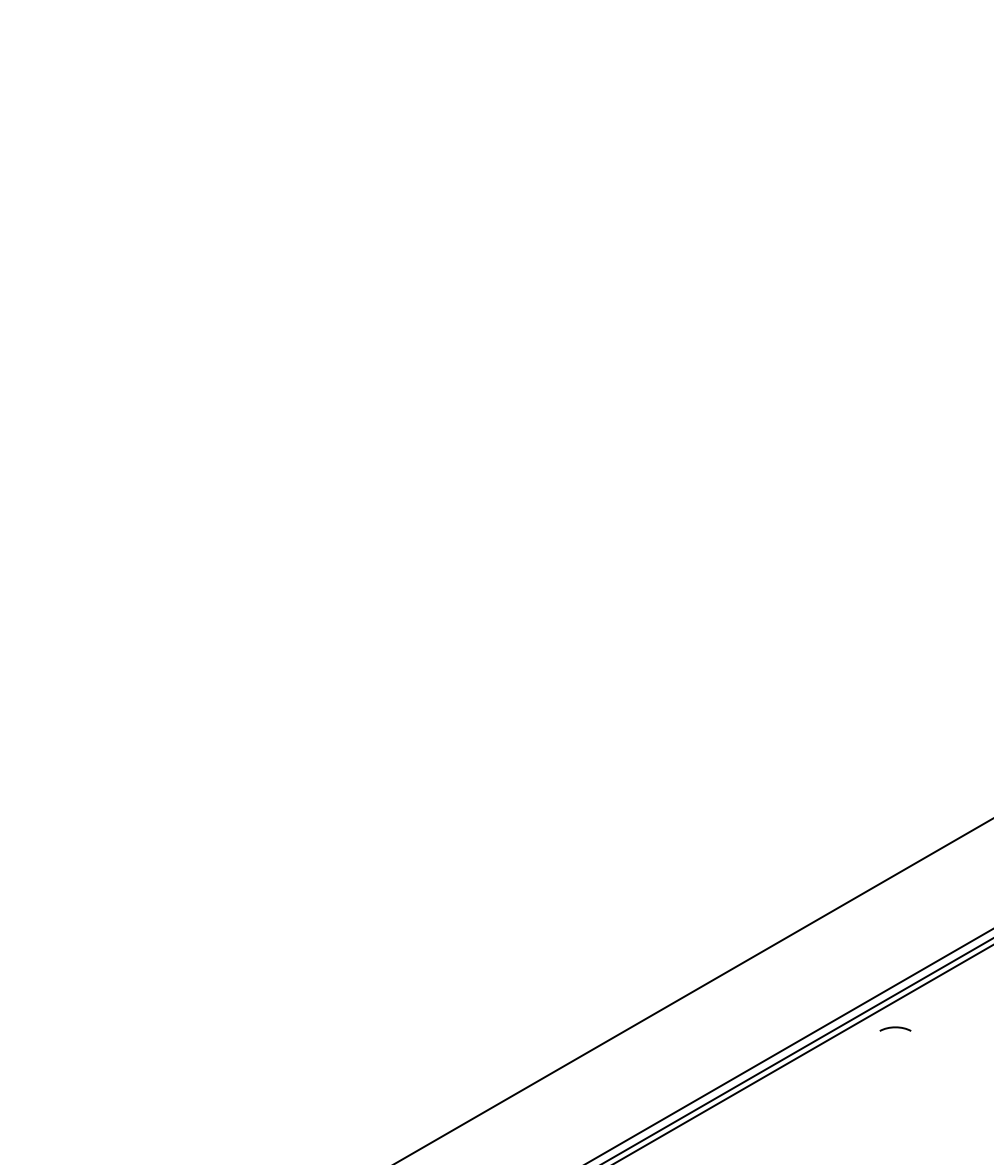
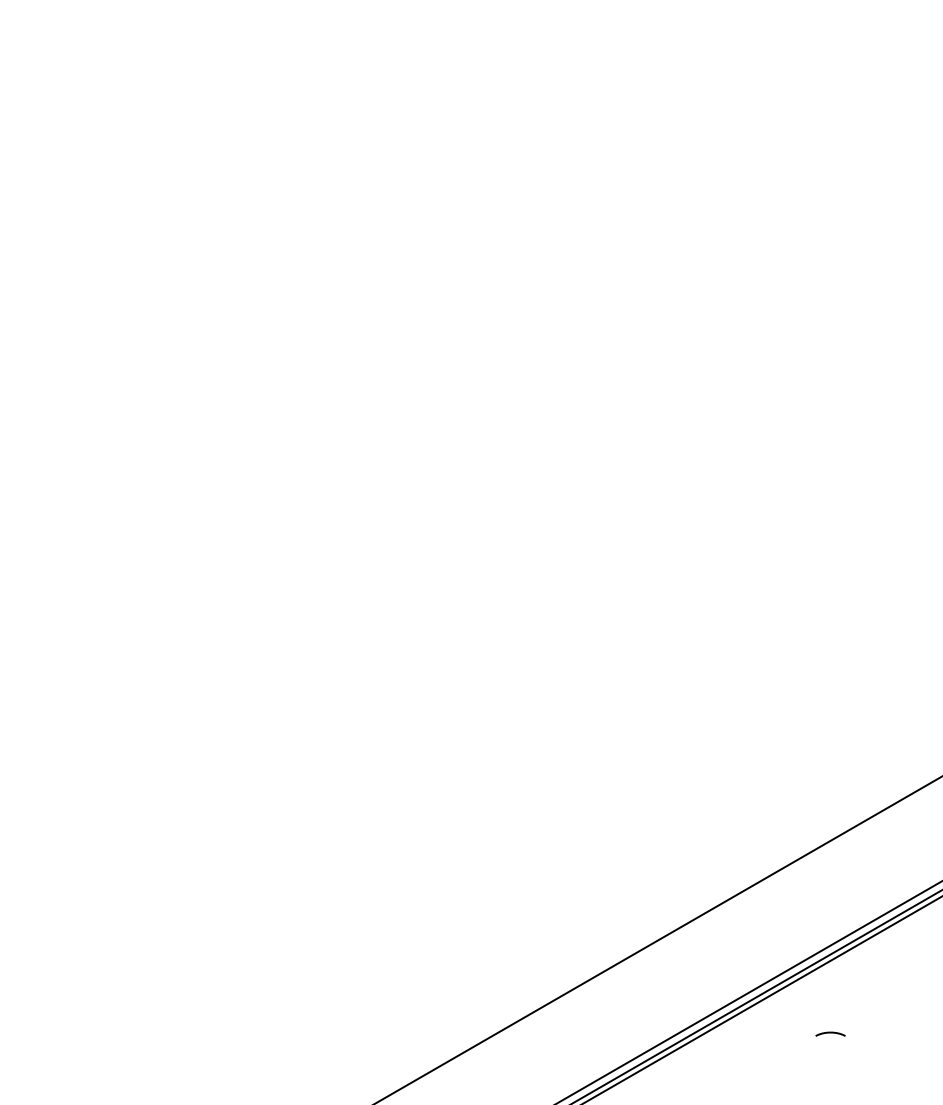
curve: (895, 1028) -> (830, 1033), moved

